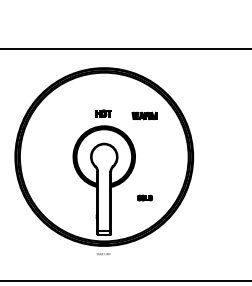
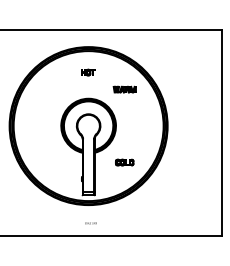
part: (104, 113) -> (88, 72), moved
part: (144, 198) -> (124, 162), size x1.43
text: (102, 254) -> (90, 223), moved

